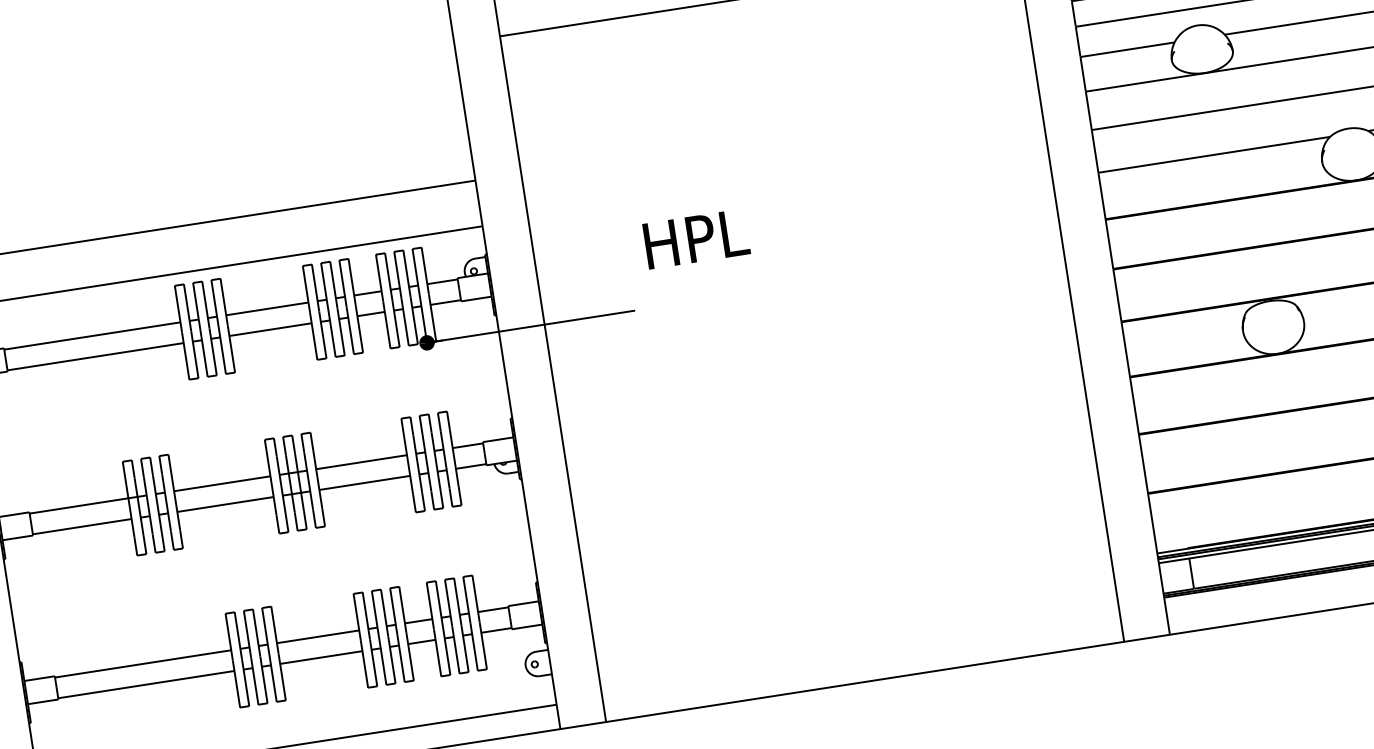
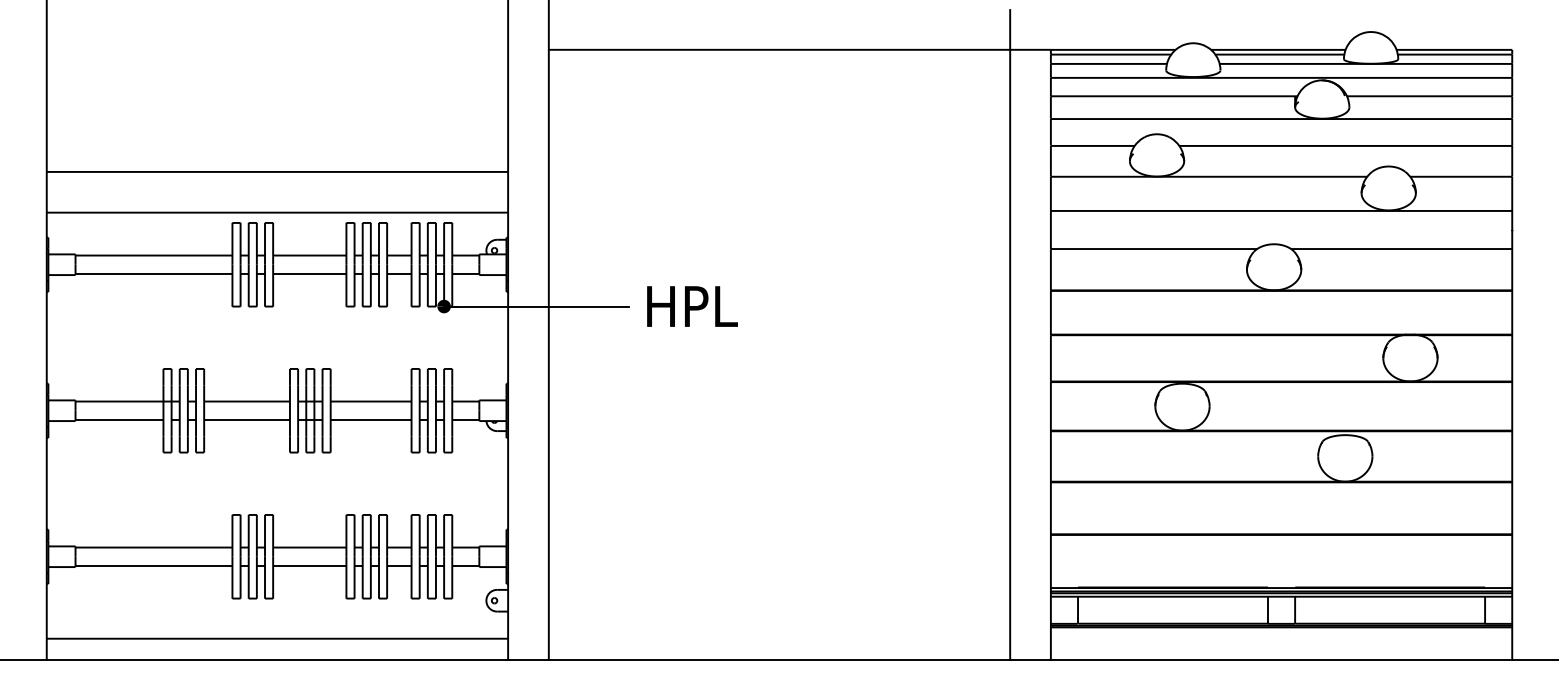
text: (696, 238) -> (692, 306), moved

